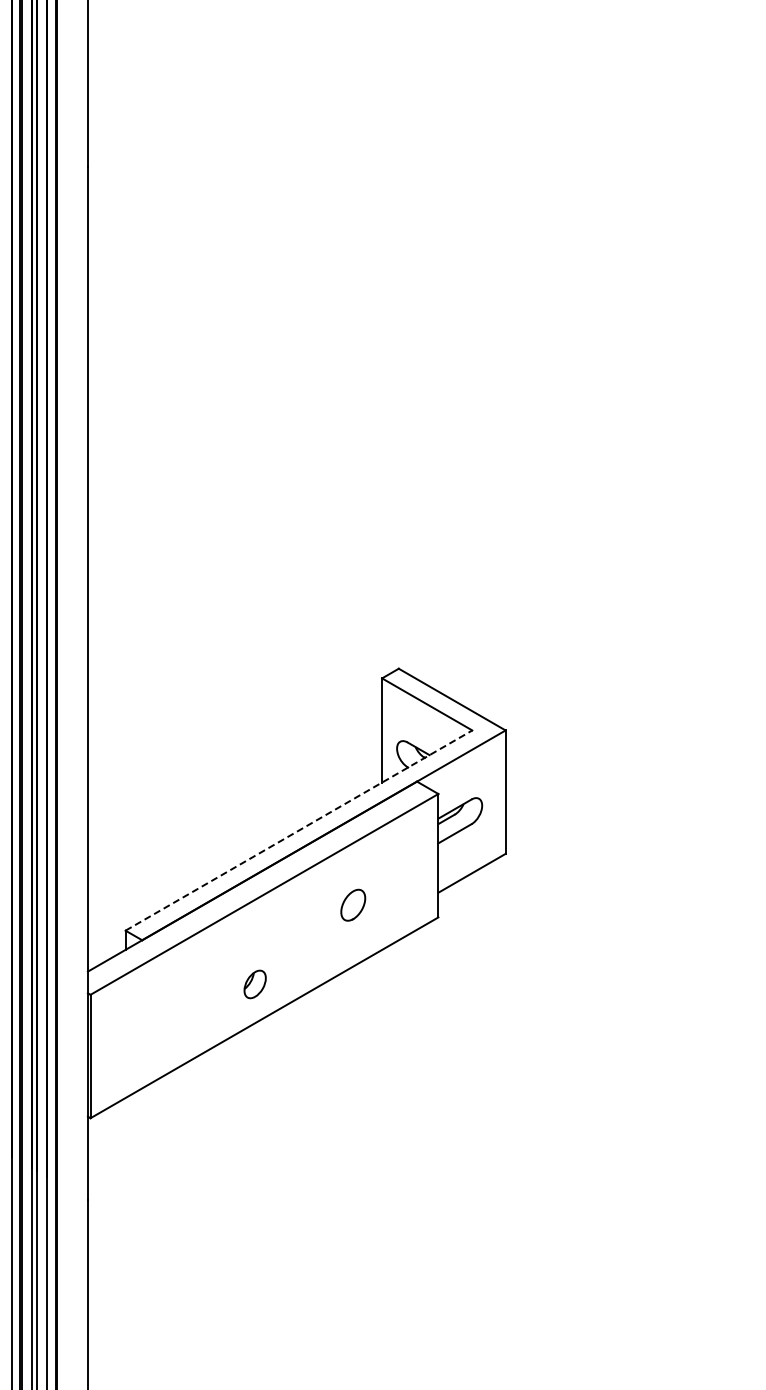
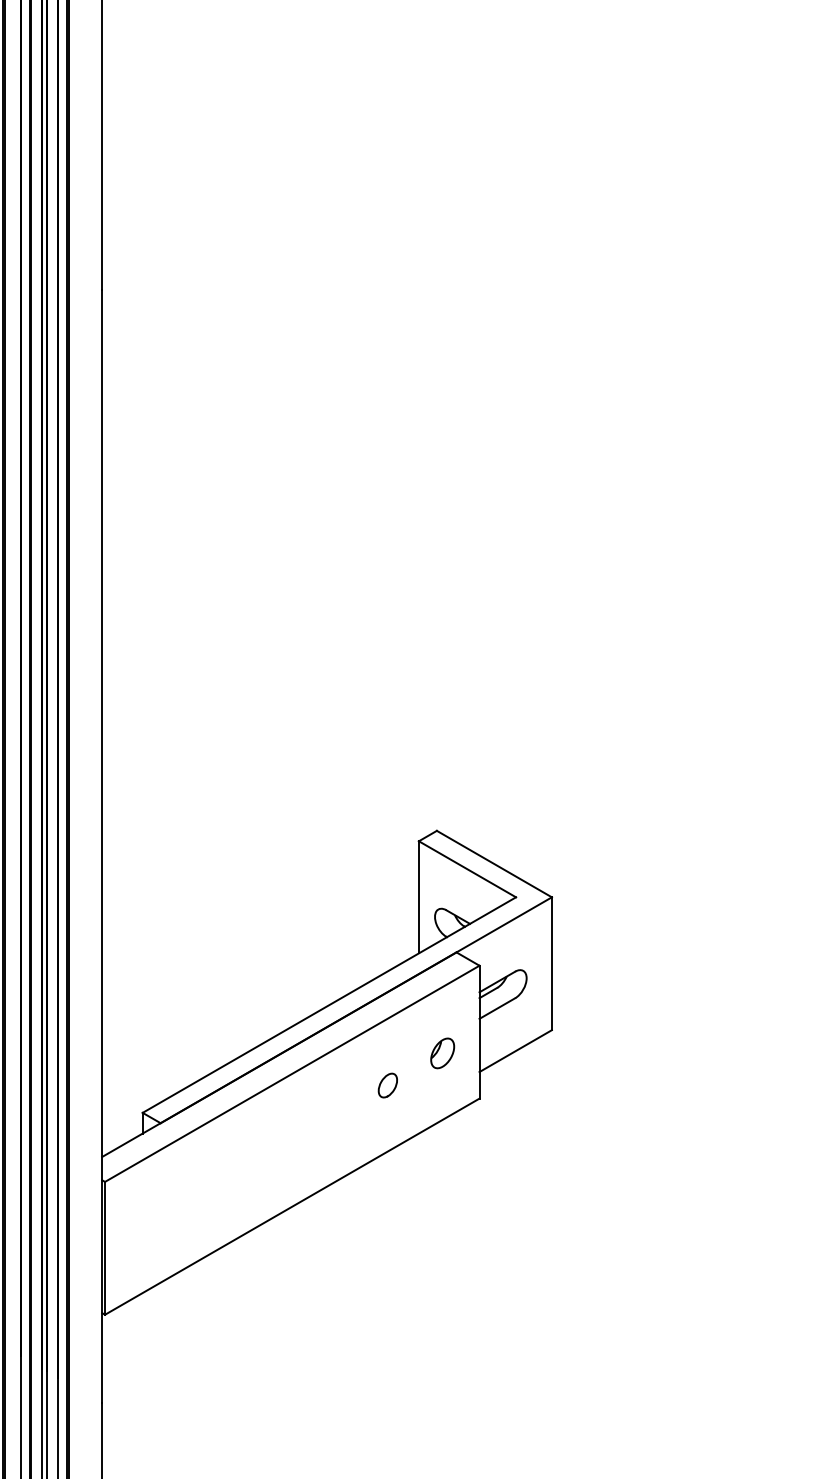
line: (299, 830) -> (329, 1005), dashed -> solid
part: (353, 905) -> (388, 1085), size x0.71
part: (254, 984) -> (441, 1053), moved

